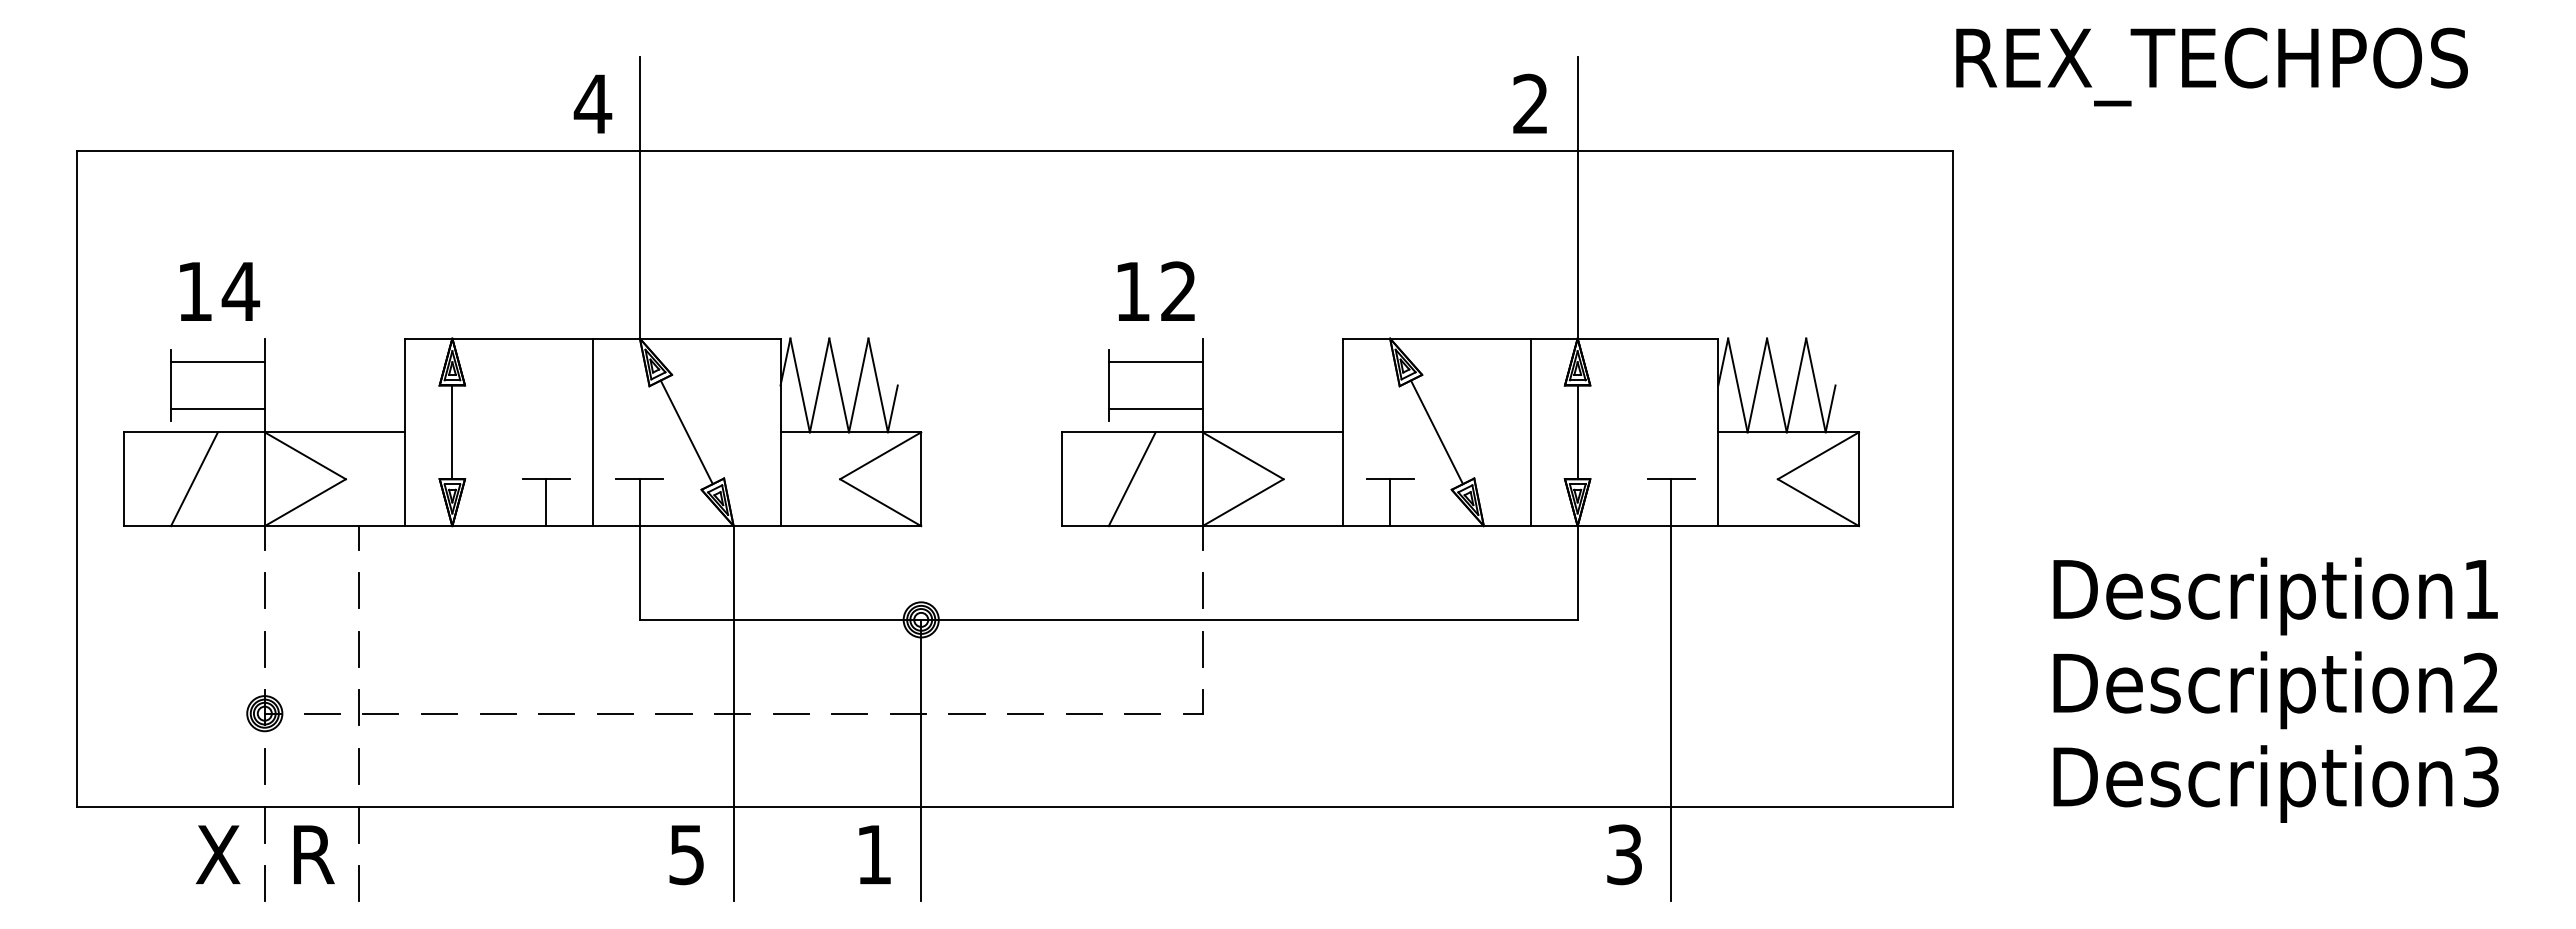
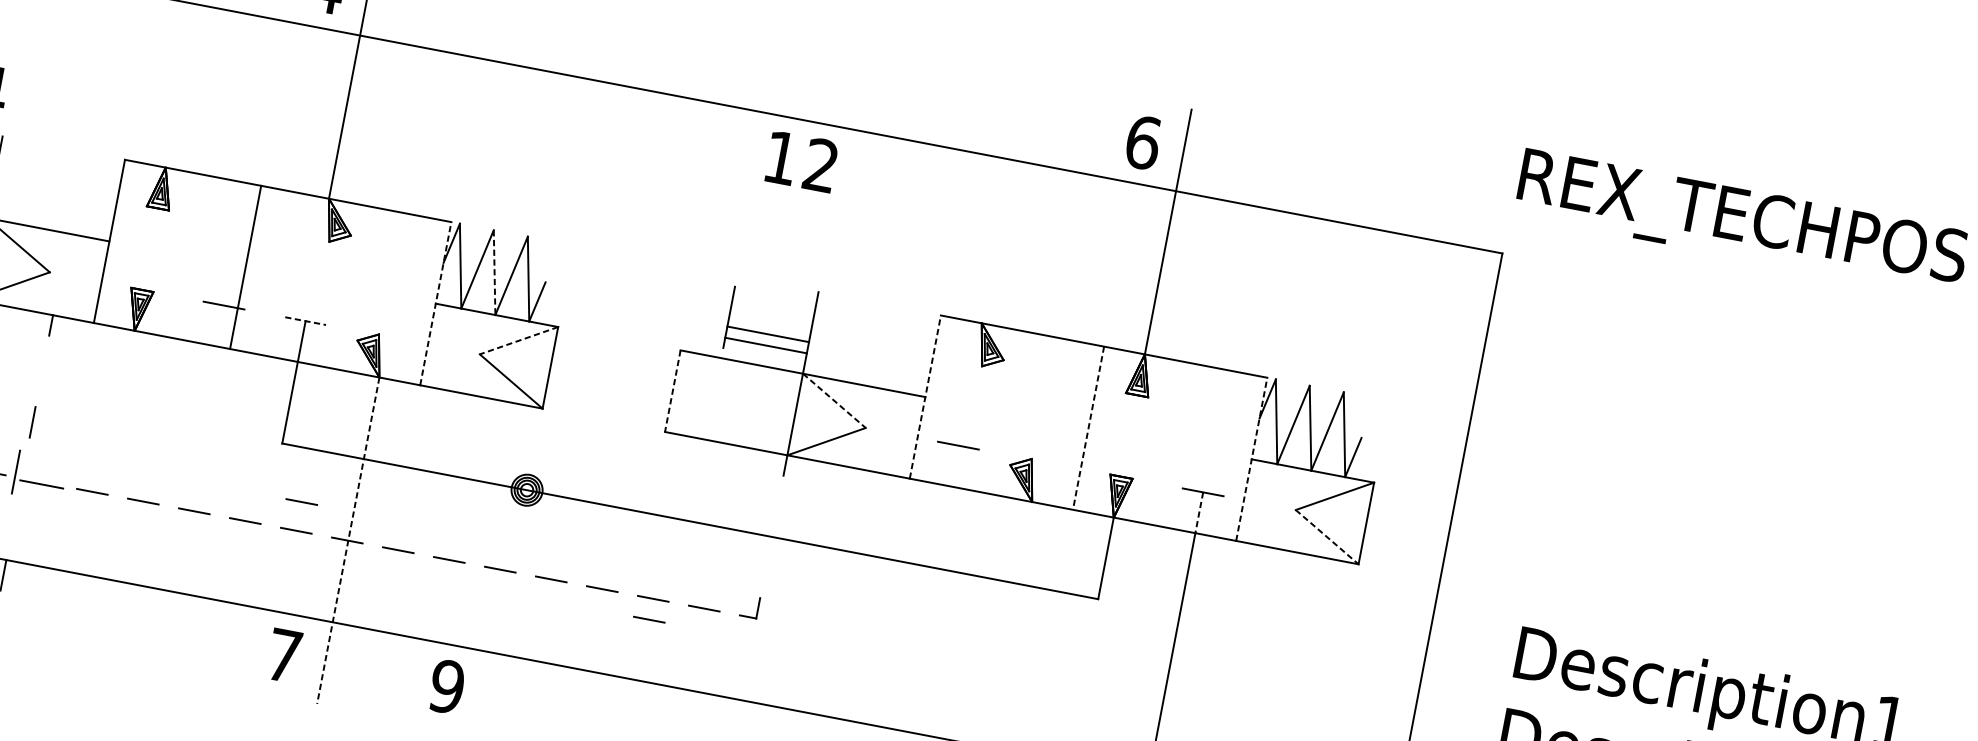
text: (1531, 103) -> (1143, 142), 2 -> 6
text: (1155, 290) -> (801, 160), moved
line: (1155, 362) -> (767, 334), moved
line: (839, 385) -> (494, 272), solid -> dashed
line: (452, 432) -> (150, 249), removed
line: (593, 432) -> (246, 267), moved
line: (686, 432) -> (353, 288), removed
line: (780, 432) -> (435, 303), solid -> dashed
line: (1343, 432) -> (925, 397), solid -> dashed
line: (1436, 432) -> (1006, 412), removed
line: (1530, 432) -> (1088, 428), solid -> dashed
line: (1577, 432) -> (1129, 436), removed
line: (1718, 432) -> (1251, 459), solid -> dashed
line: (880, 455) -> (518, 340), solid -> dashed
line: (1243, 455) -> (834, 400), solid -> dashed
line: (640, 479) -> (306, 321), solid -> dashed
line: (1061, 479) -> (672, 391), solid -> dashed
line: (1131, 479) -> (733, 402), removed
line: (546, 502) -> (220, 325), removed
line: (1390, 502) -> (954, 465), removed
line: (1818, 502) -> (1327, 537), solid -> dashed
line: (1671, 503) -> (1199, 513), solid -> dashed
line: (358, 590) -> (42, 371), removed
line: (1202, 590) -> (776, 511), removed
line: (1202, 649) -> (766, 562), removed
line: (673, 680) -> (301, 501), added
part: (378, 707) -> (40, 476), size x1.4
line: (733, 713) -> (348, 540), solid -> dashed
line: (1084, 737) -> (649, 619), added
line: (921, 760) -> (503, 612), removed
line: (358, 766) -> (13, 524), removed
text: (874, 854) -> (447, 686), 1 -> 9
text: (686, 855) -> (283, 656), 5 -> 7

